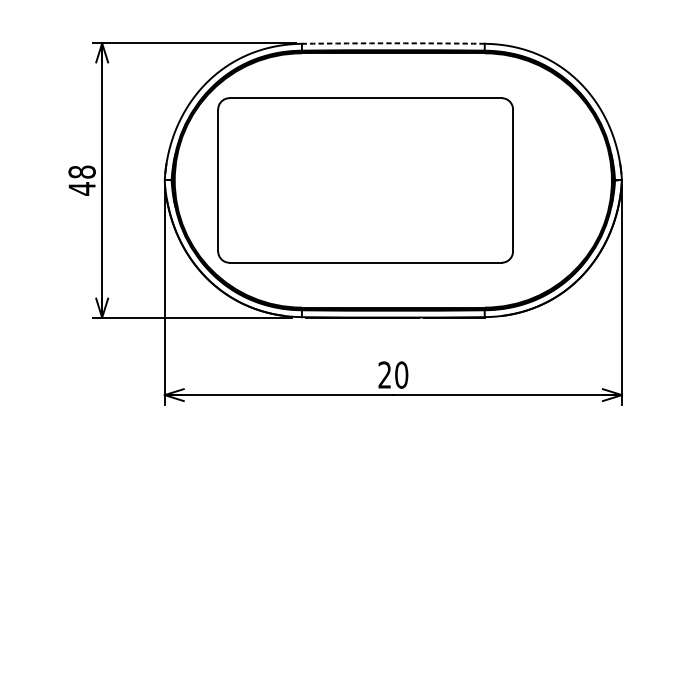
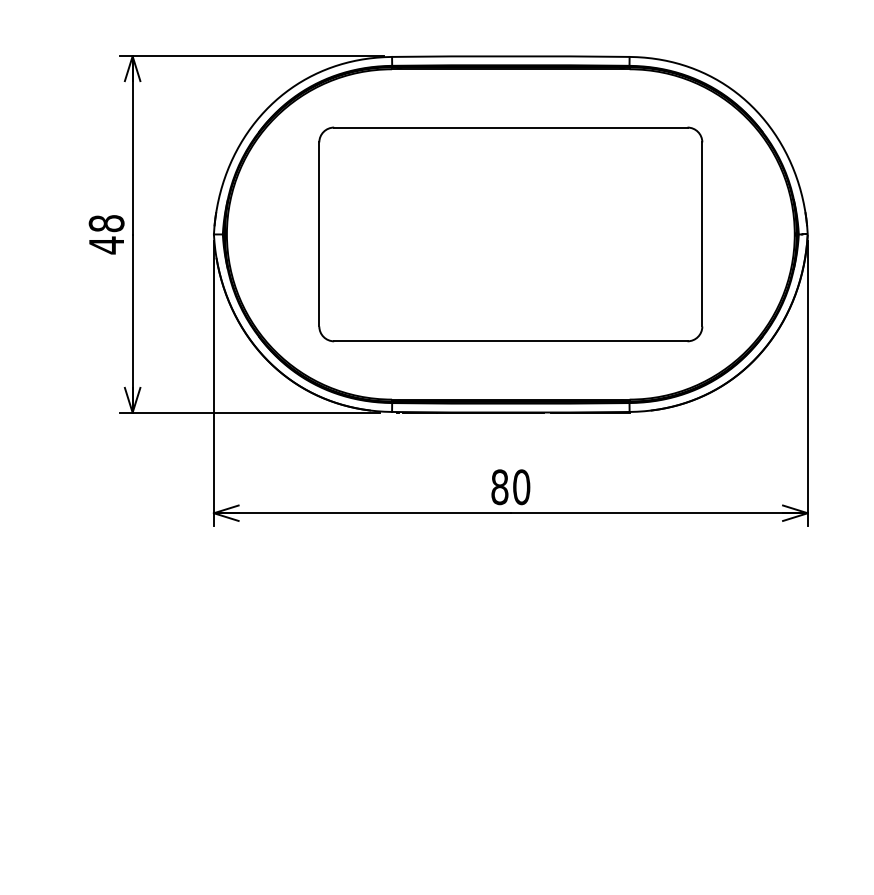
arc: (393, 43) -> (510, 56), dashed -> solid
part: (365, 180) -> (510, 234), moved
text: (384, 375) -> (499, 487), 20 -> 80

